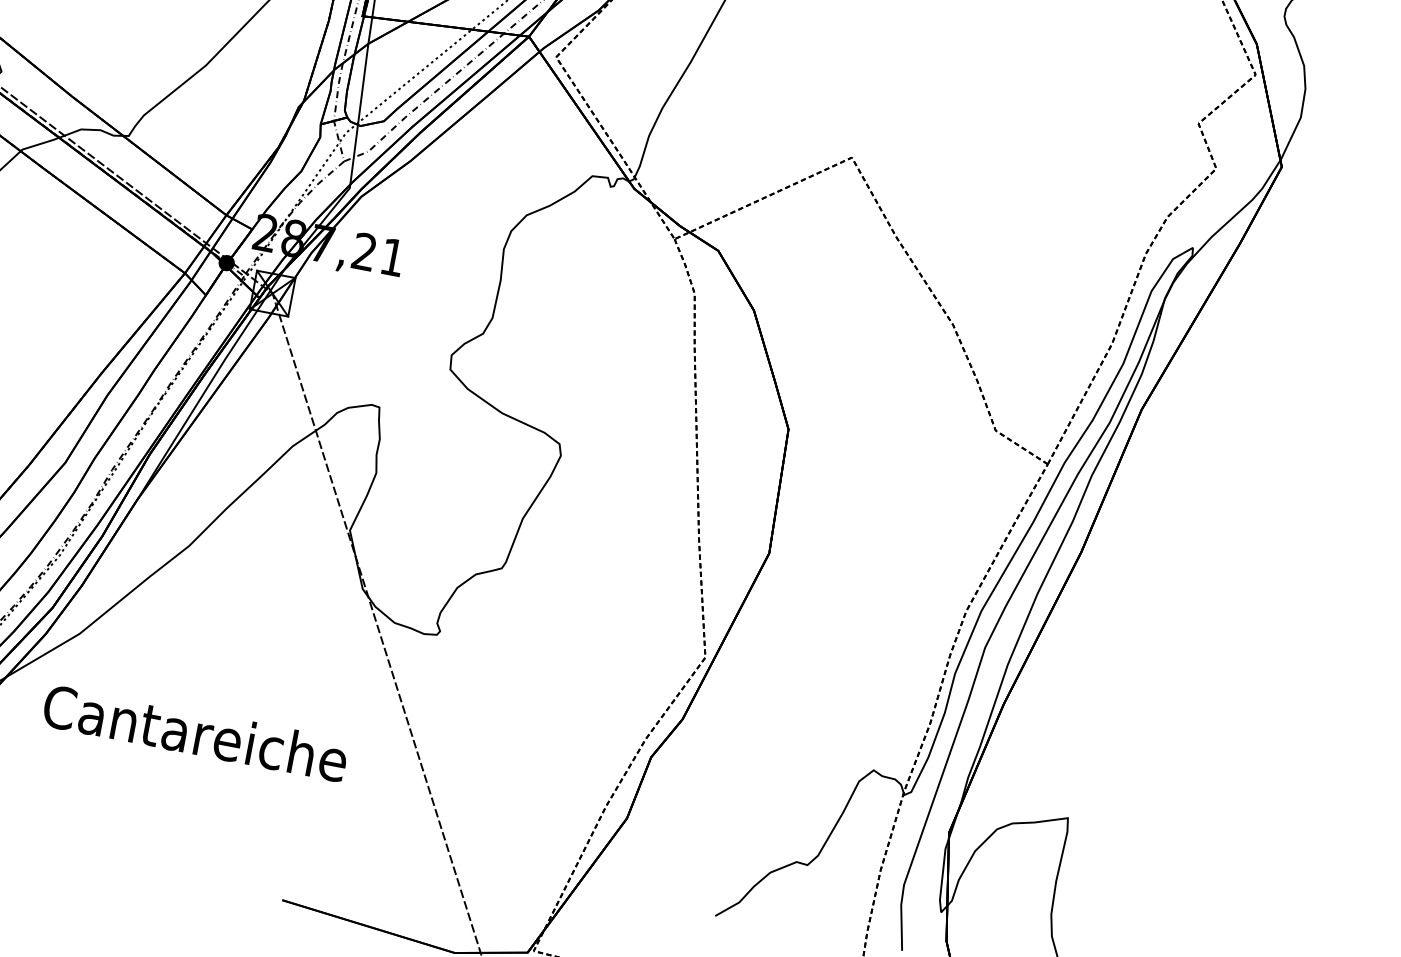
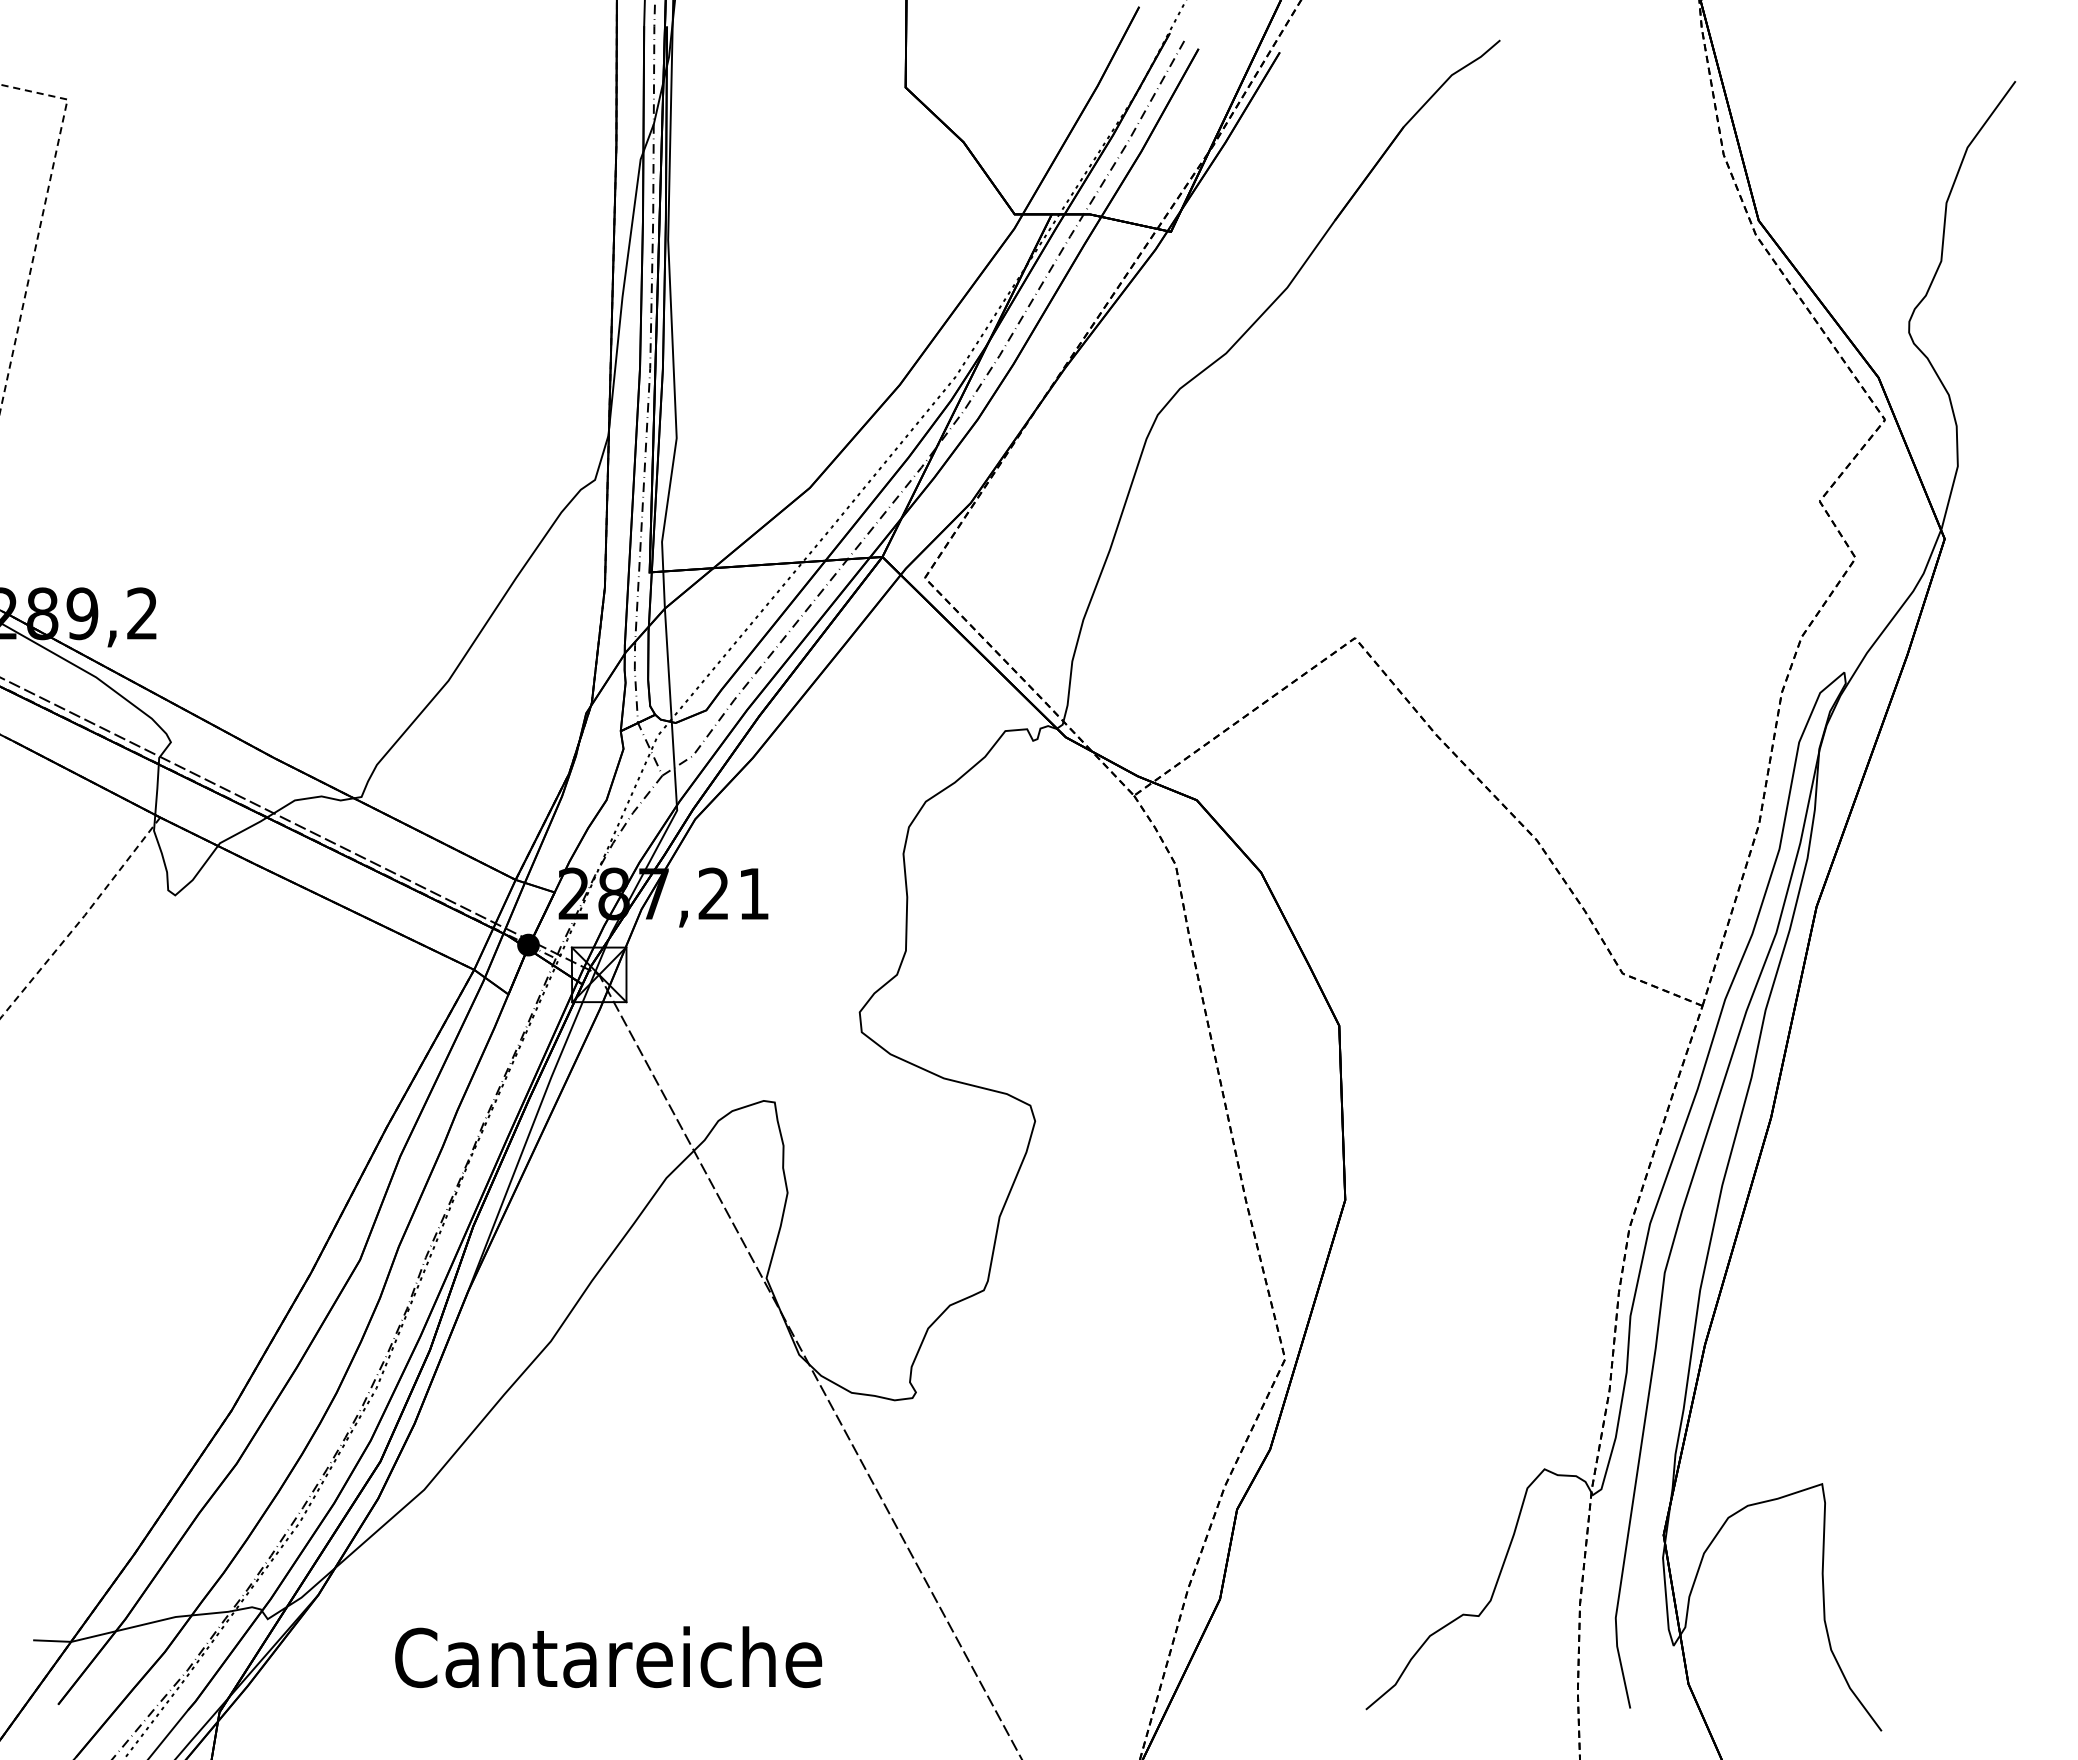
text: (195, 733) -> (608, 1657), moved

